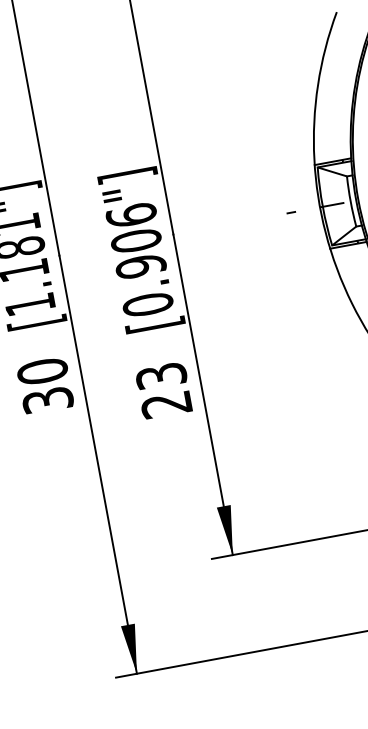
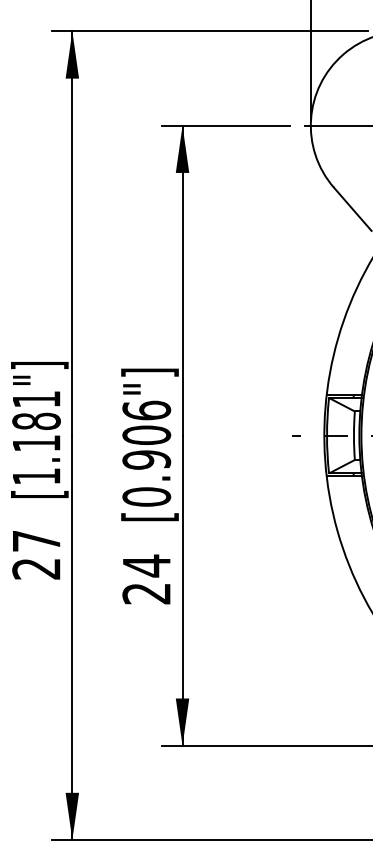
text: (161, 375) -> (146, 565), 23 -> 24
text: (45, 385) -> (36, 554), 30 -> 27

